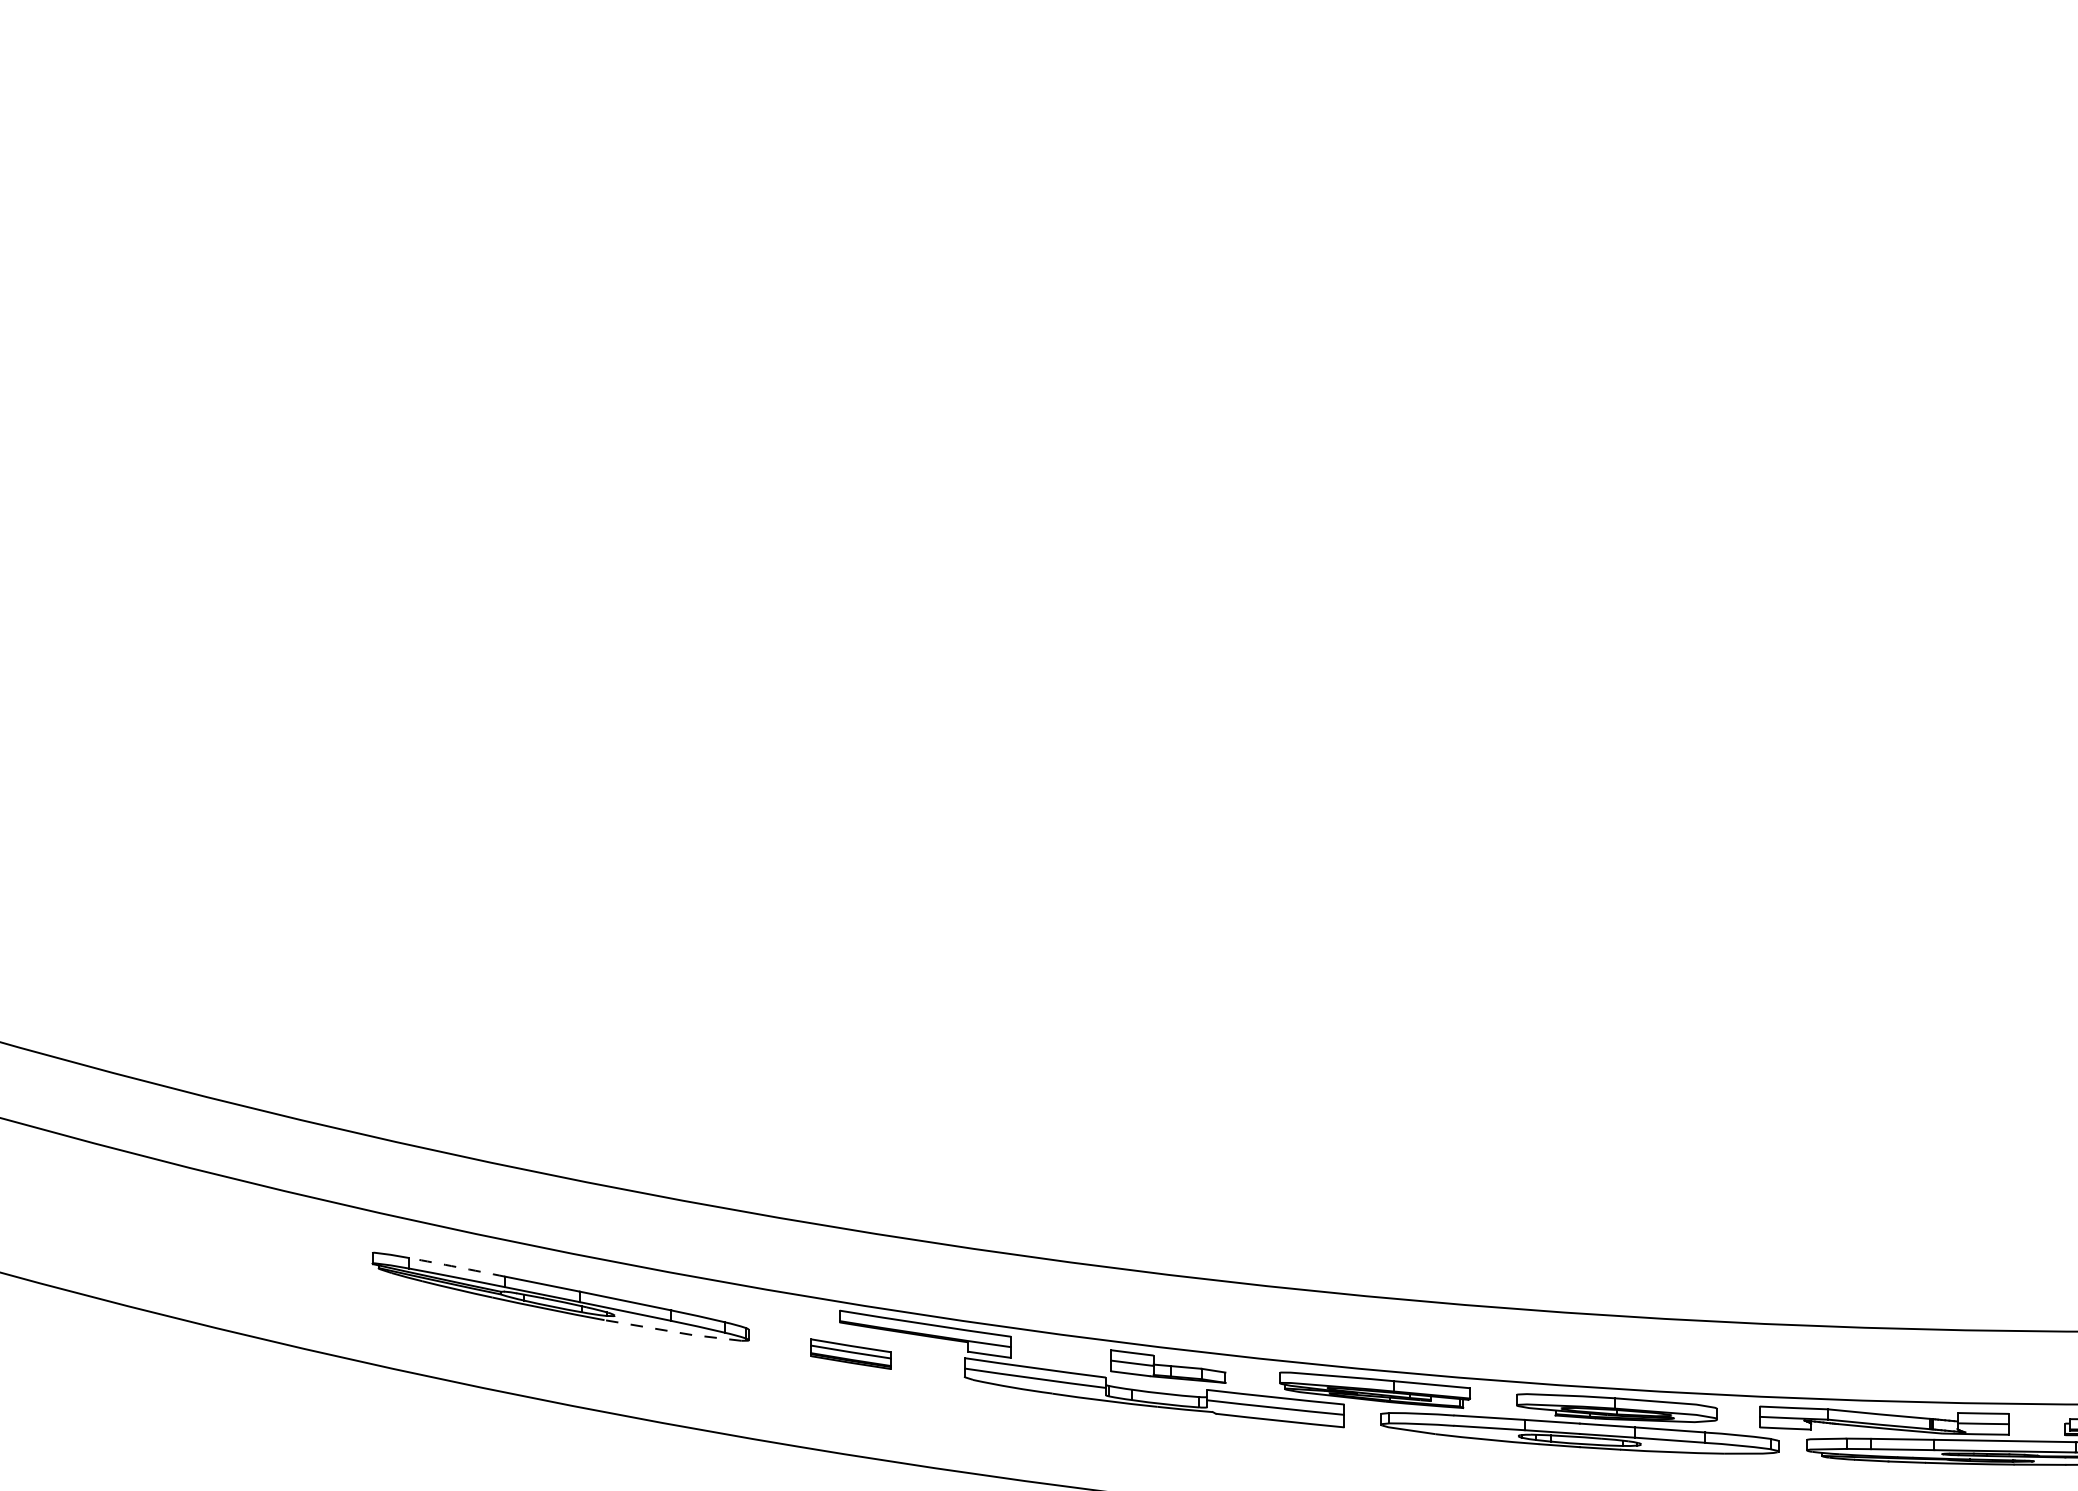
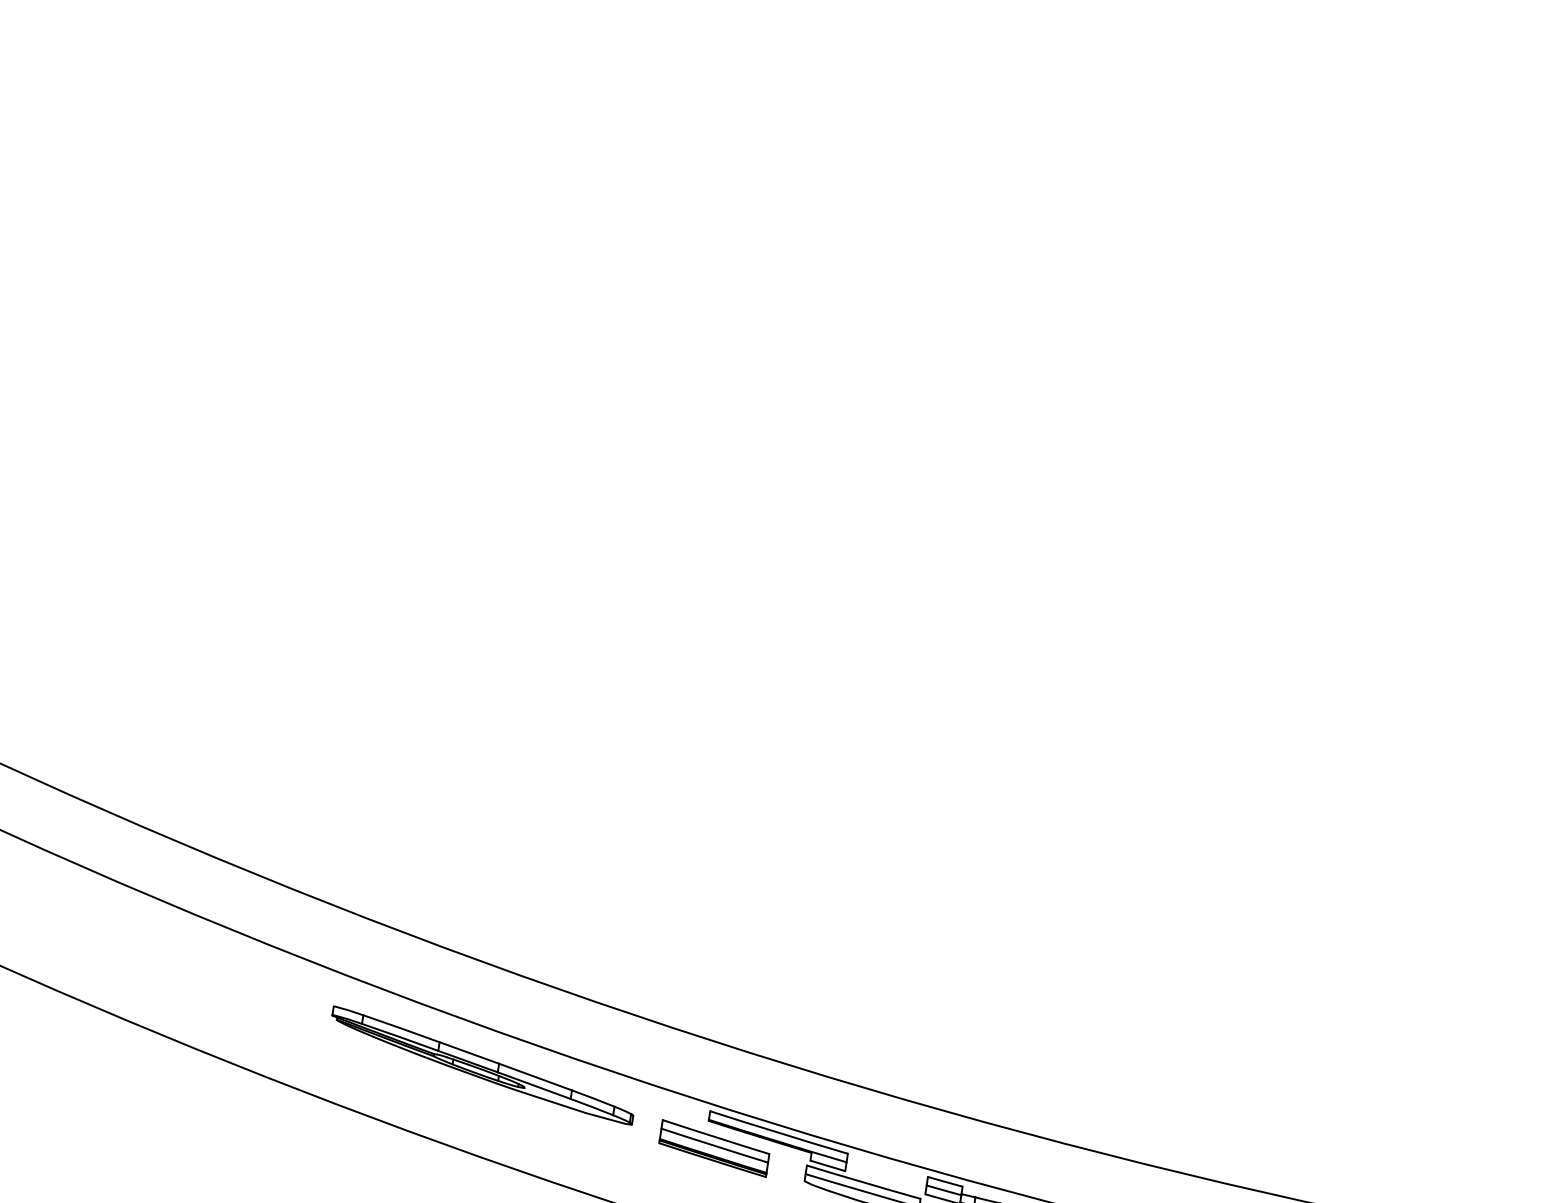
arc: (457, 1267) -> (401, 1028), dashed -> solid
line: (673, 1331) -> (571, 1107), dashed -> solid
part: (851, 1353) -> (714, 1147), size x1.67

